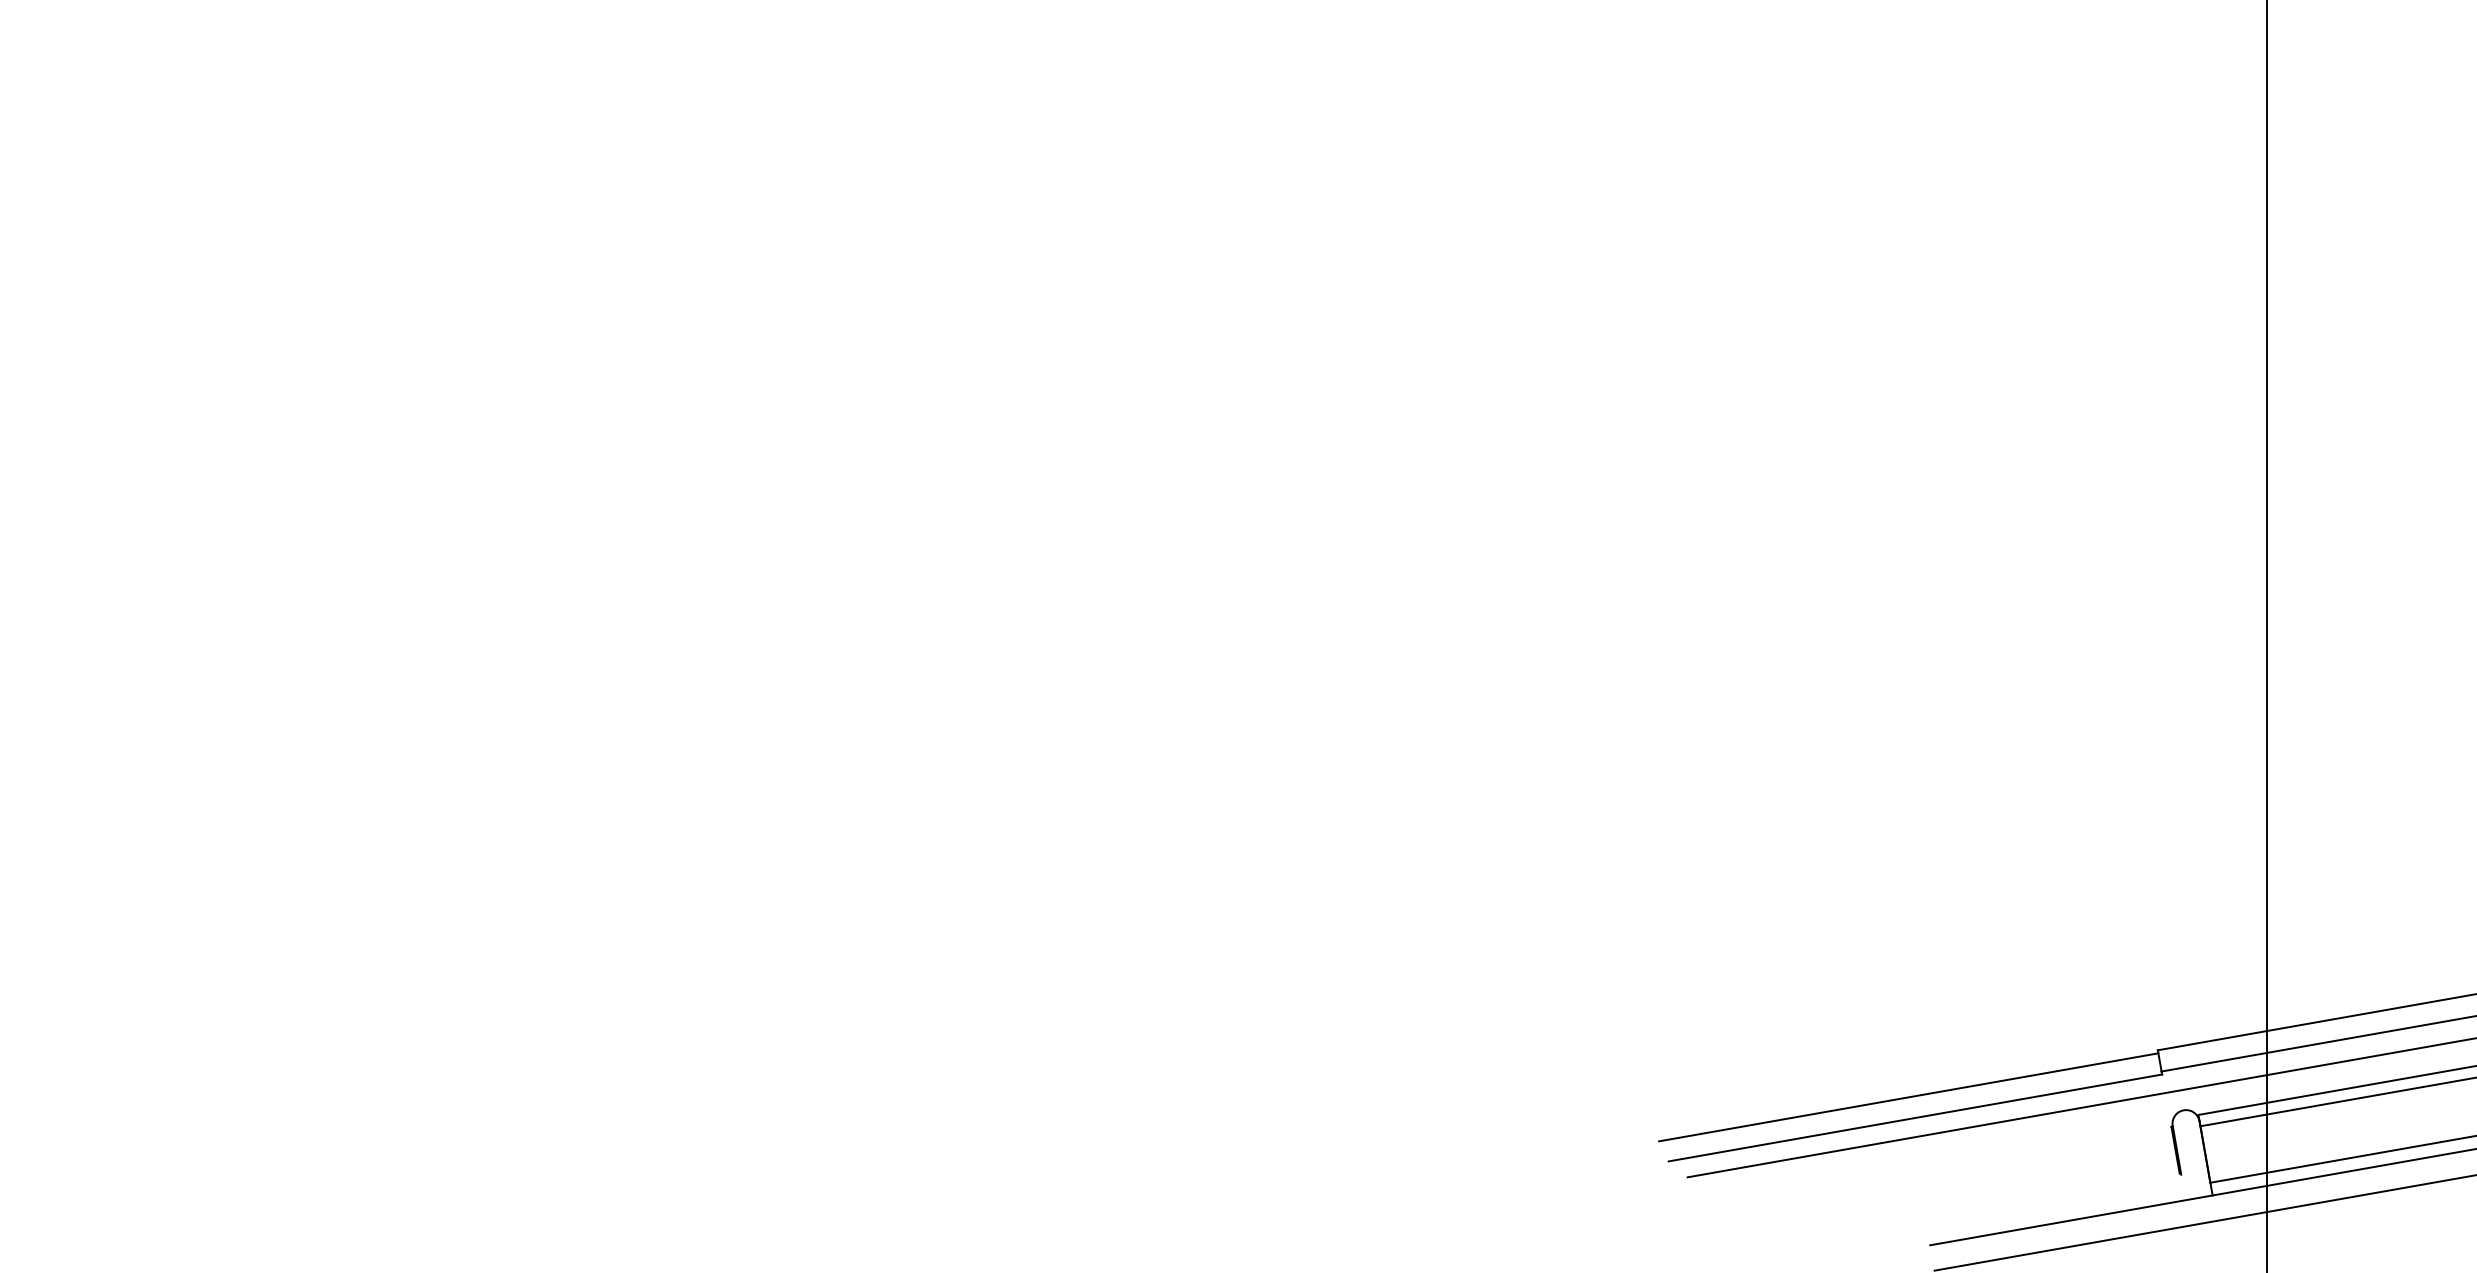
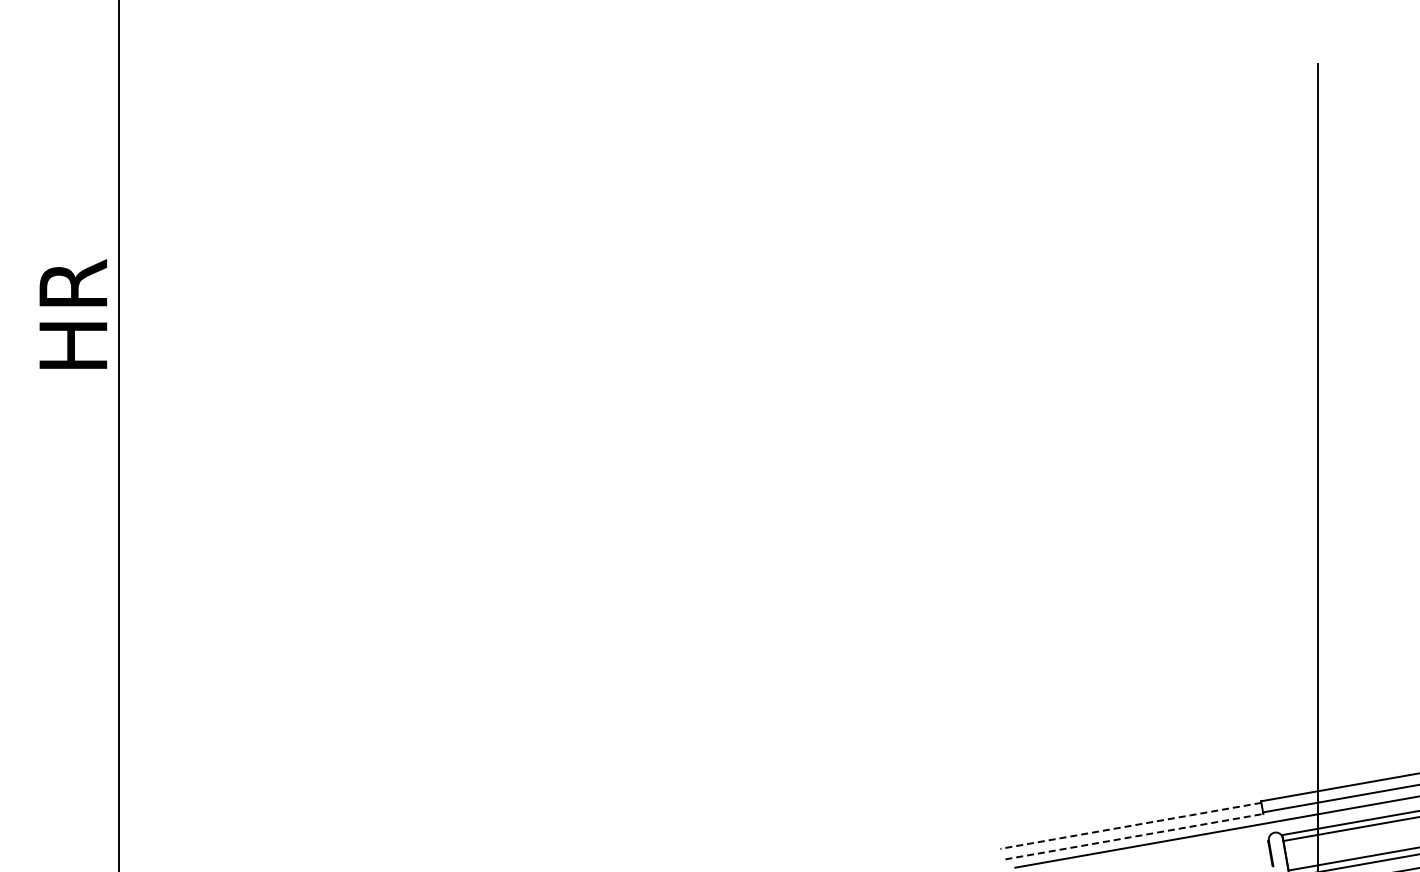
line: (1907, 1096) -> (1130, 825), solid -> dashed
line: (1915, 1117) -> (1134, 836), solid -> dashed

